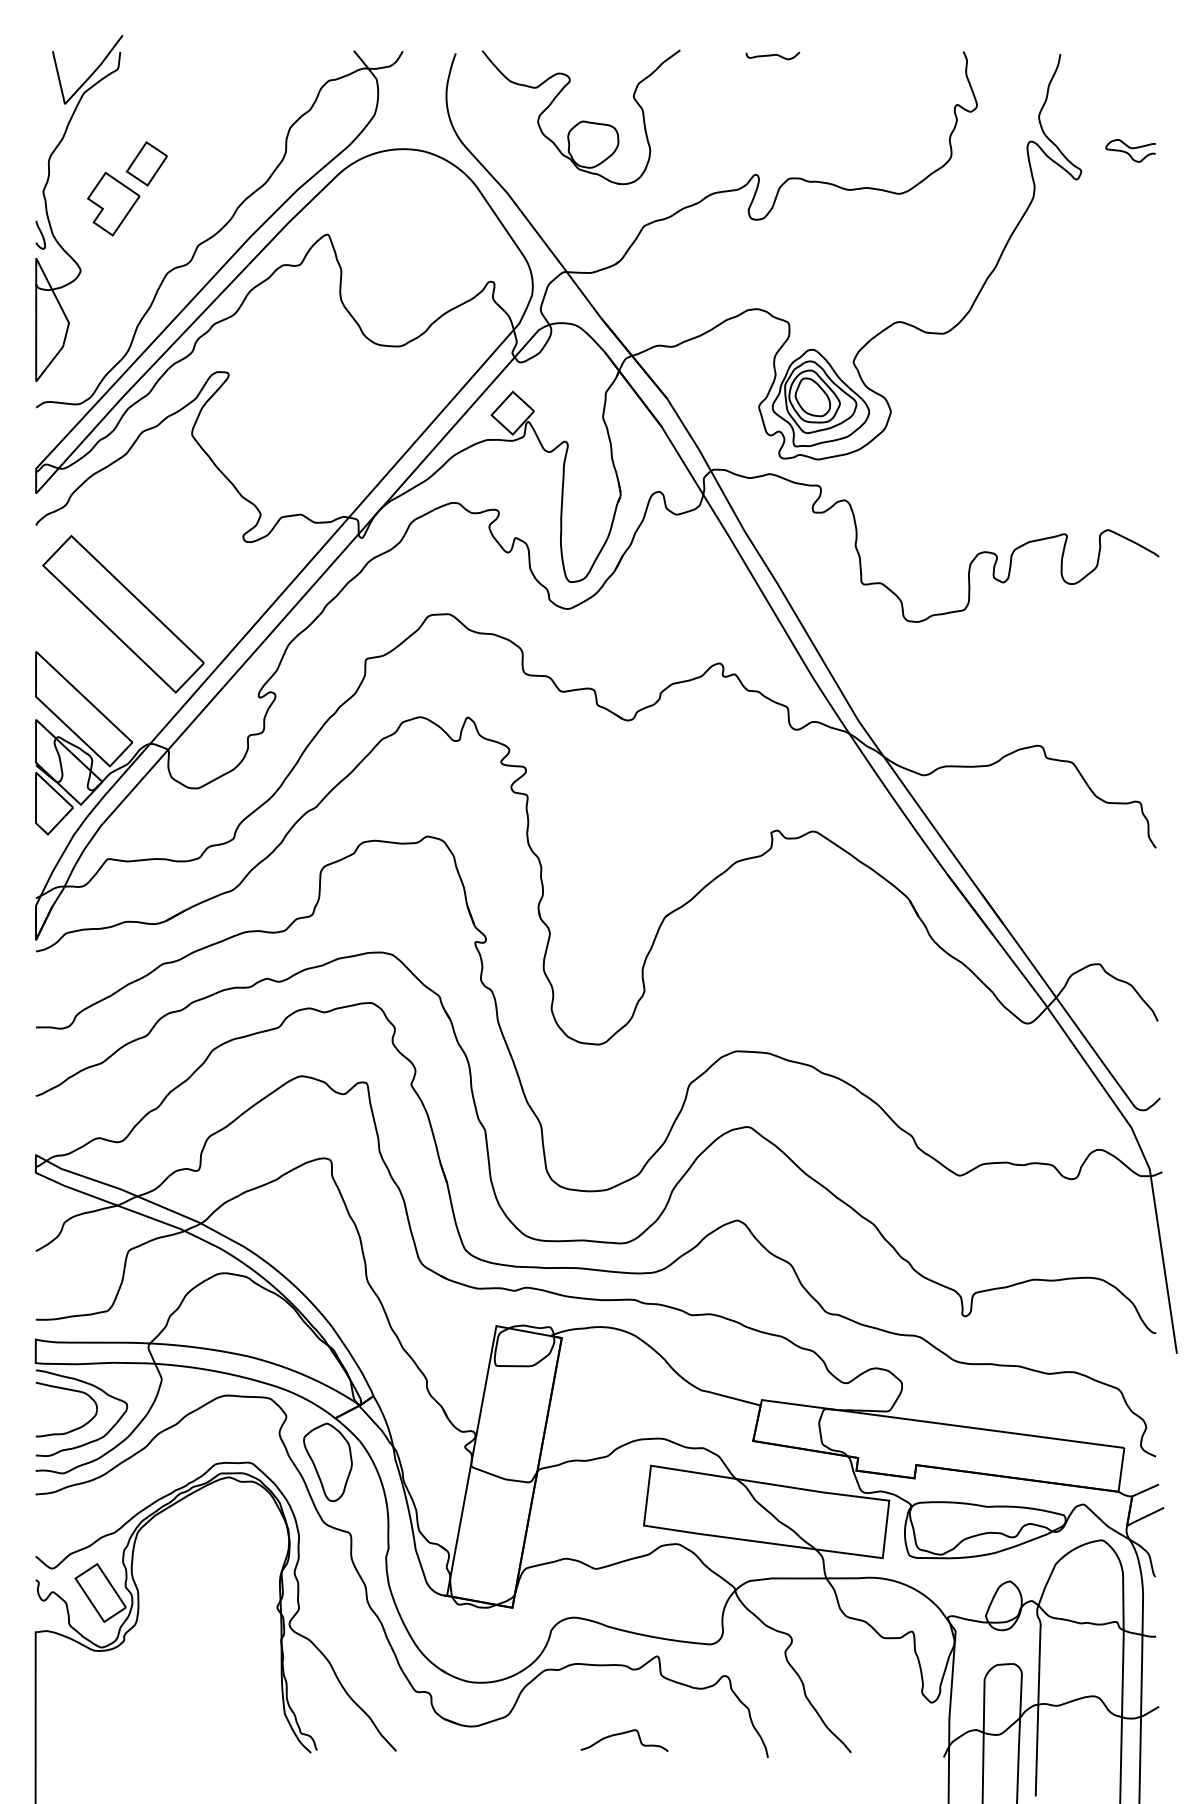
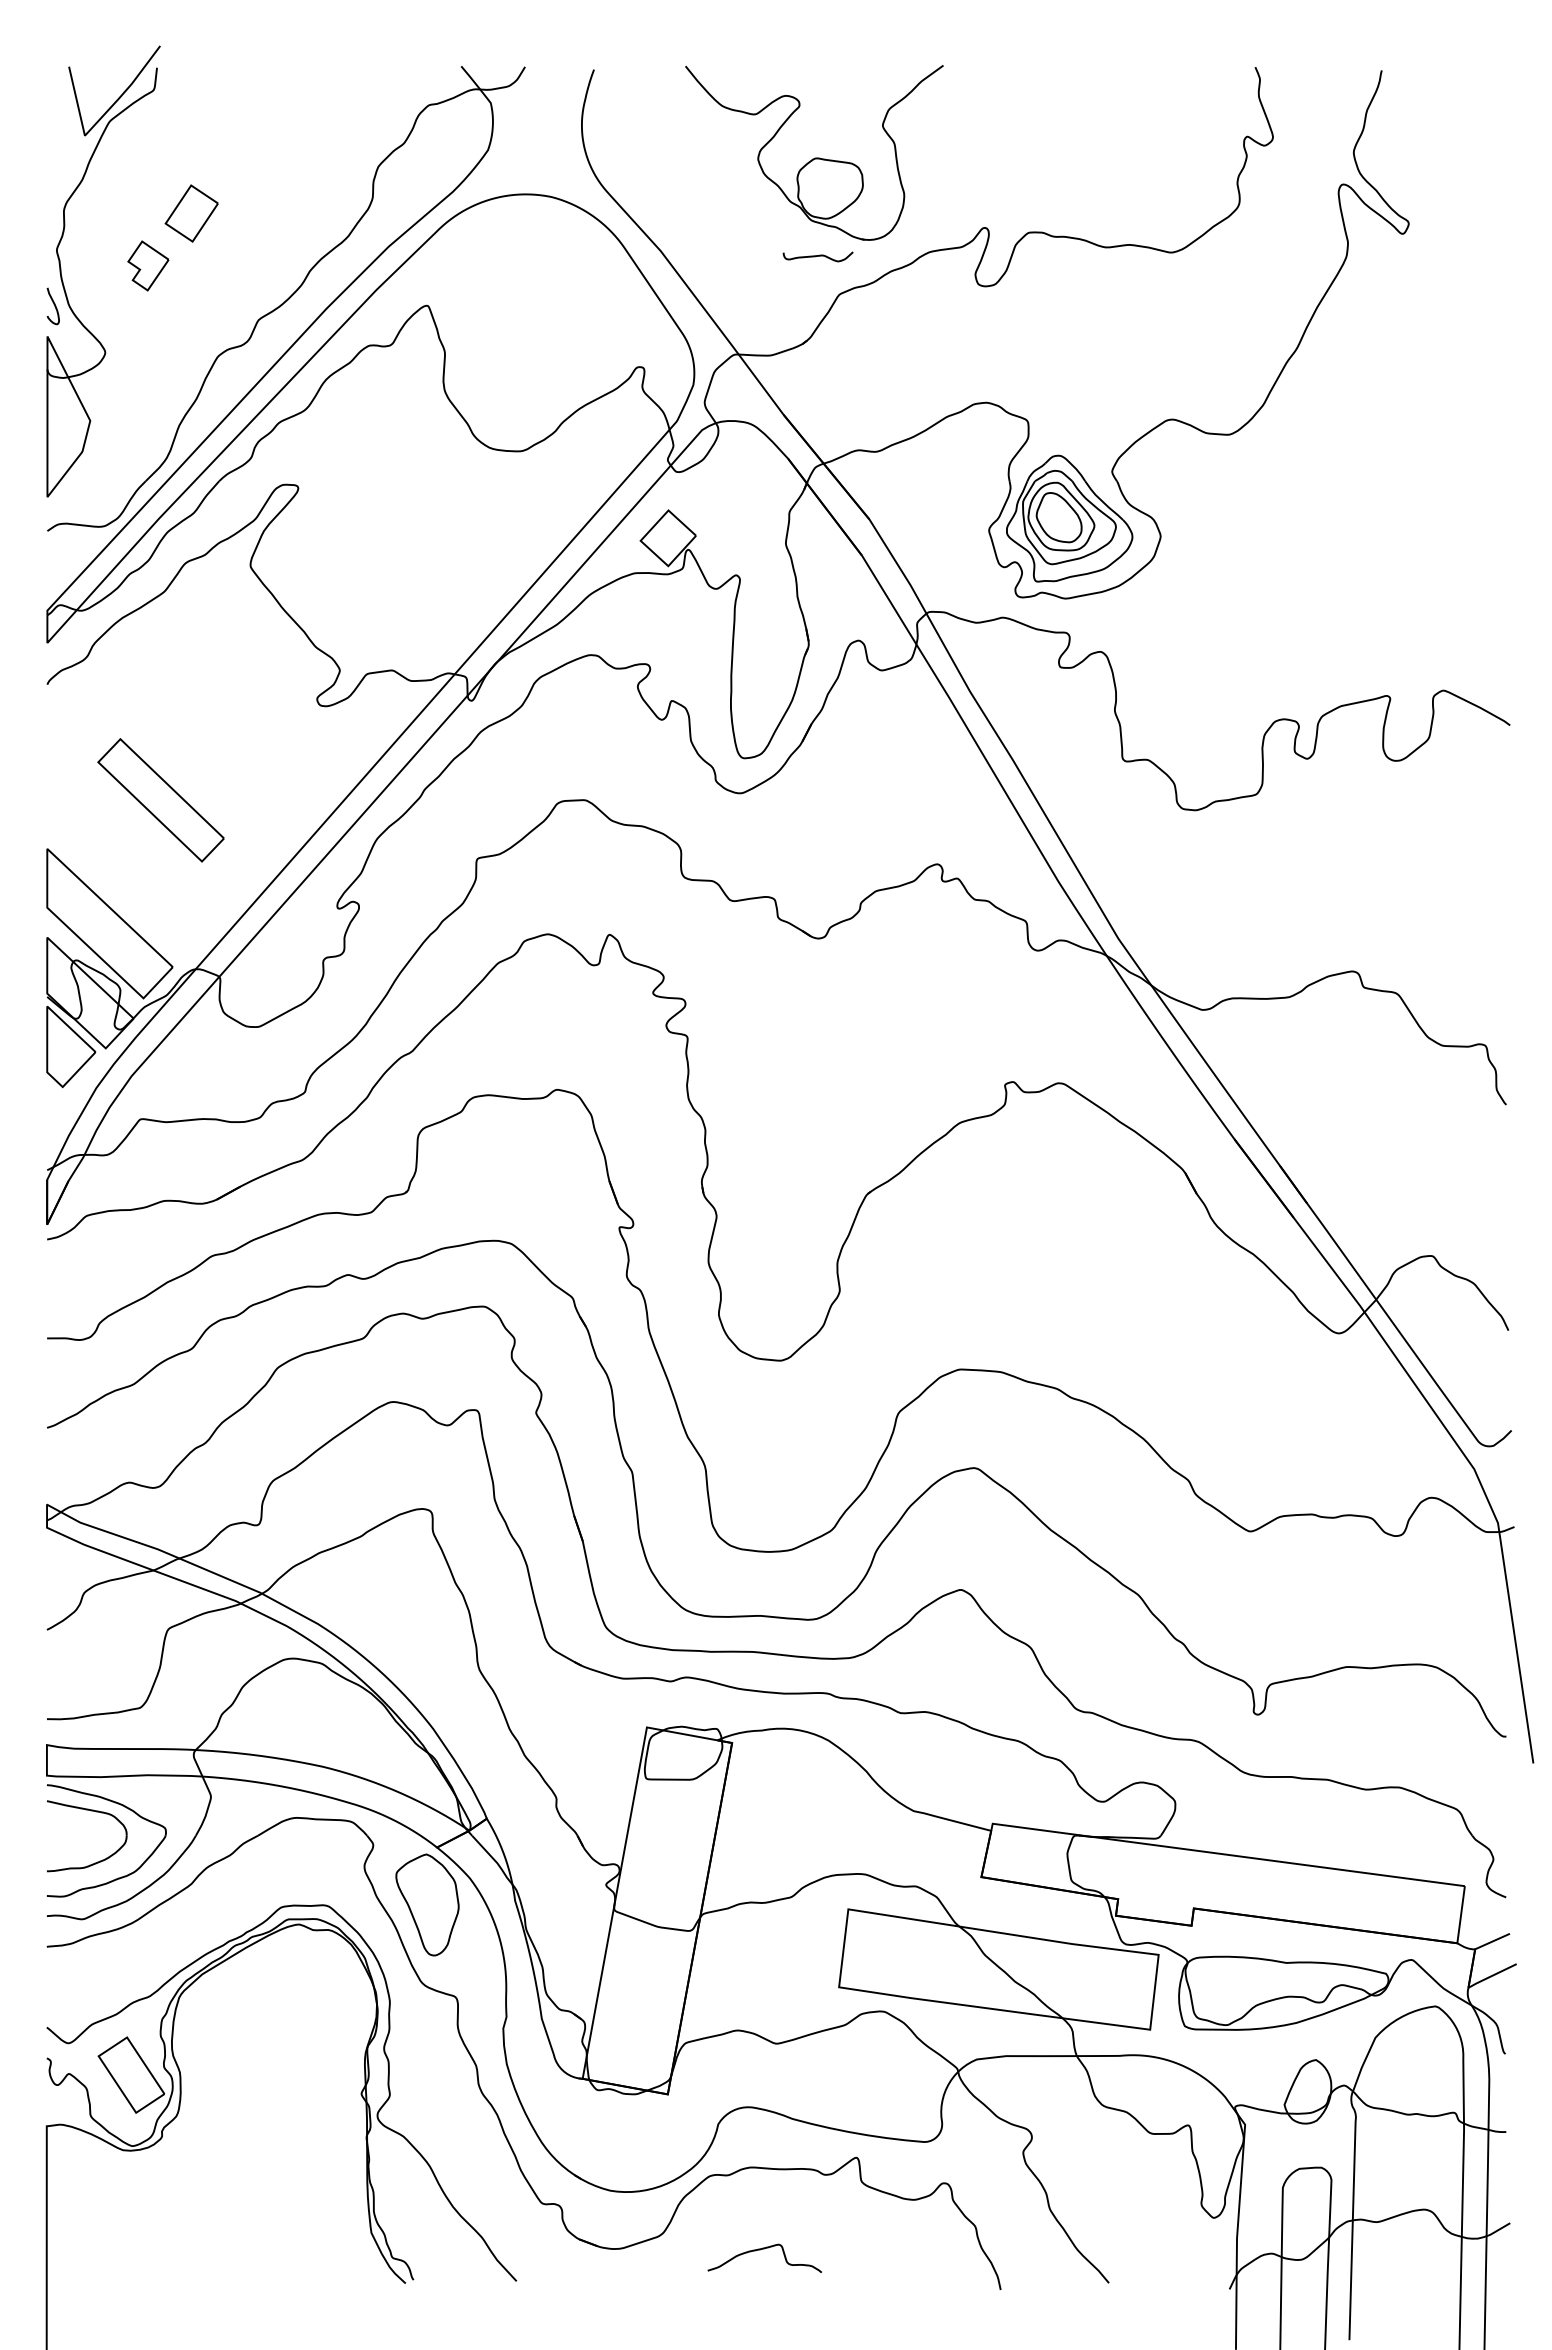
curve: (772, 55) -> (817, 256), moved
part: (581, 117) -> (814, 152), moved
curve: (1131, 149) -> (1474, 194), removed
part: (113, 203) -> (148, 265), size x0.6
part: (122, 614) -> (160, 800), size x0.6
curve: (621, 1734) -> (760, 2250), moved

